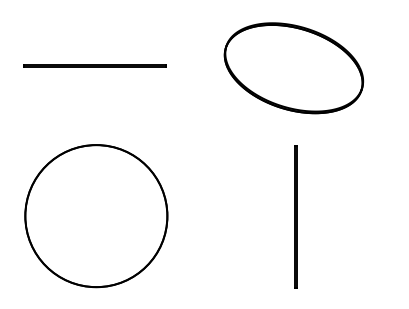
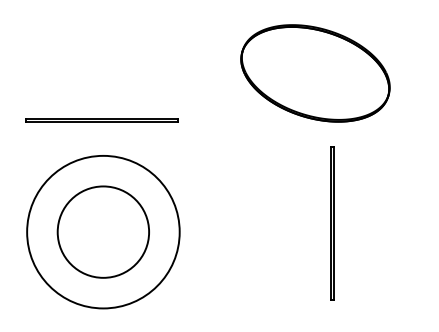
line: (94, 65) -> (101, 119), moved
circle: (96, 215) -> (103, 231), size x0.6
line: (294, 217) -> (331, 223), moved

